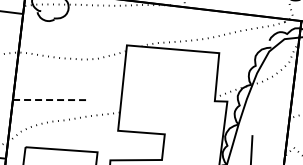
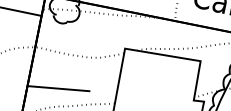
line: (51, 100) -> (59, 89), dashed -> solid

